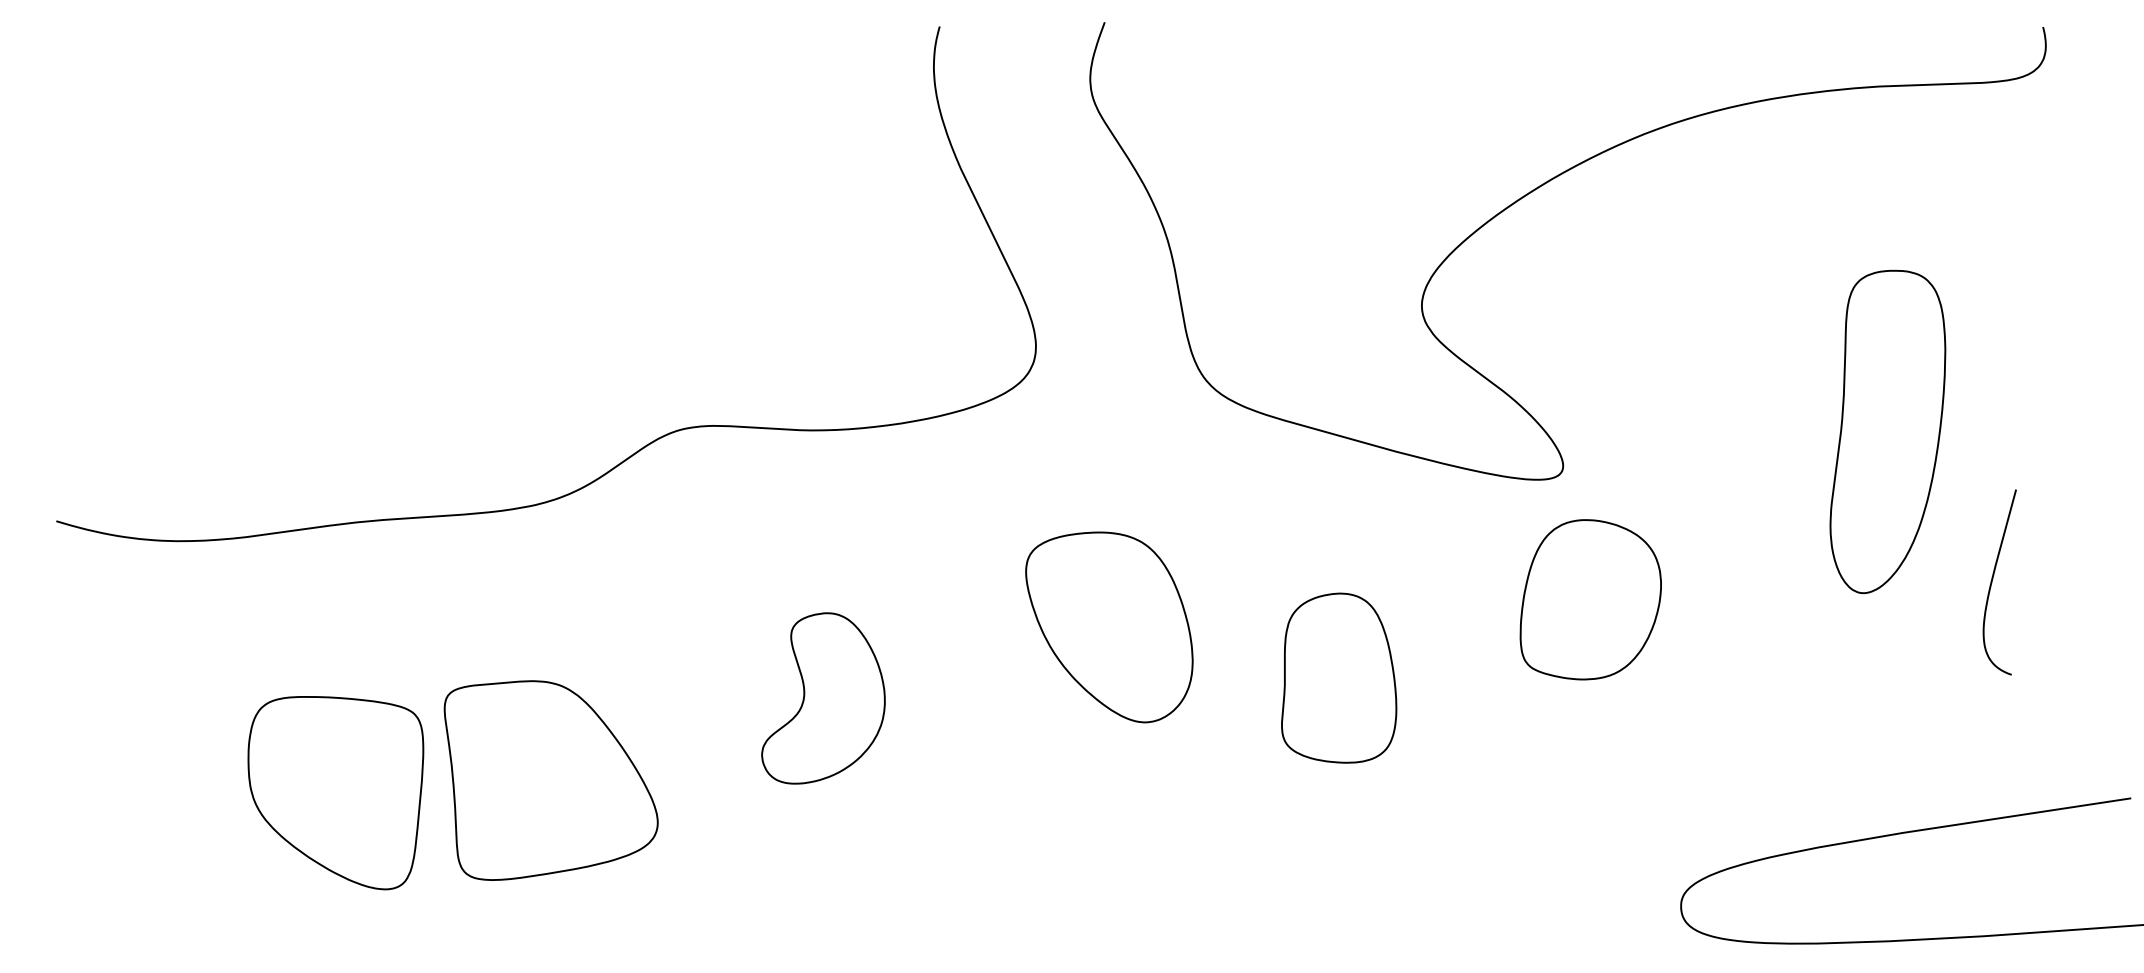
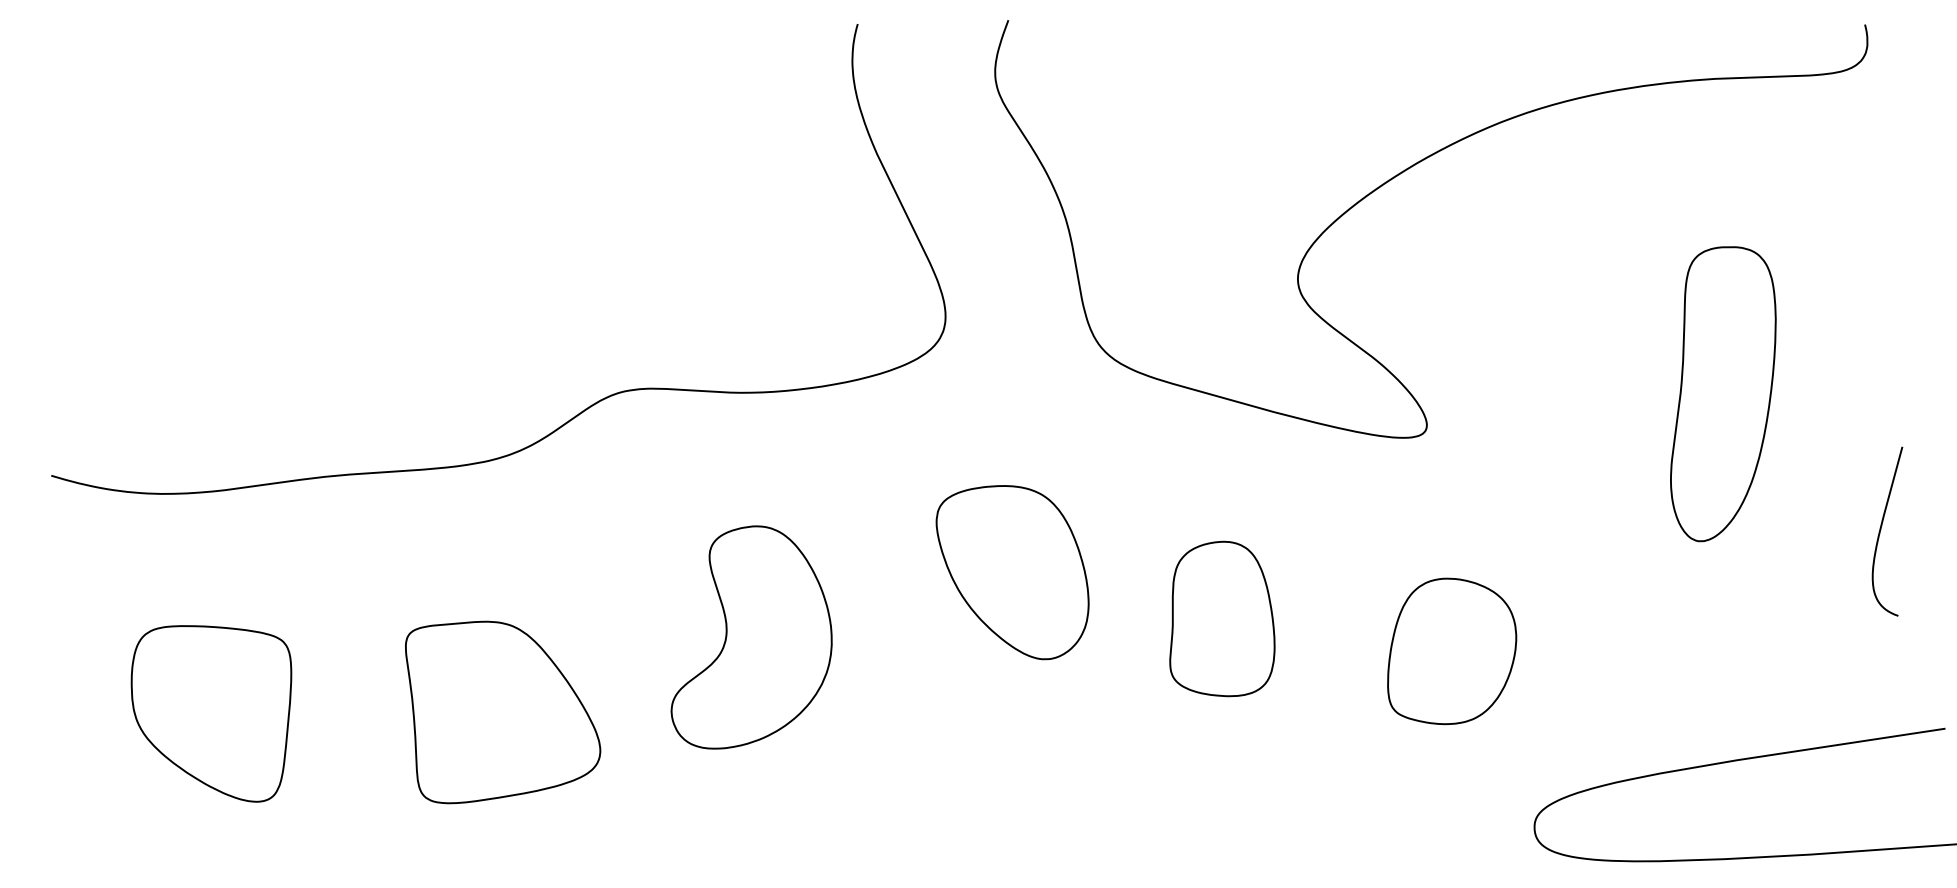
curve: (1993, 581) -> (1881, 530), moved
part: (1591, 599) -> (1452, 651), moved
part: (823, 698) -> (751, 637), size x1.43
part: (335, 792) -> (211, 713), moved

